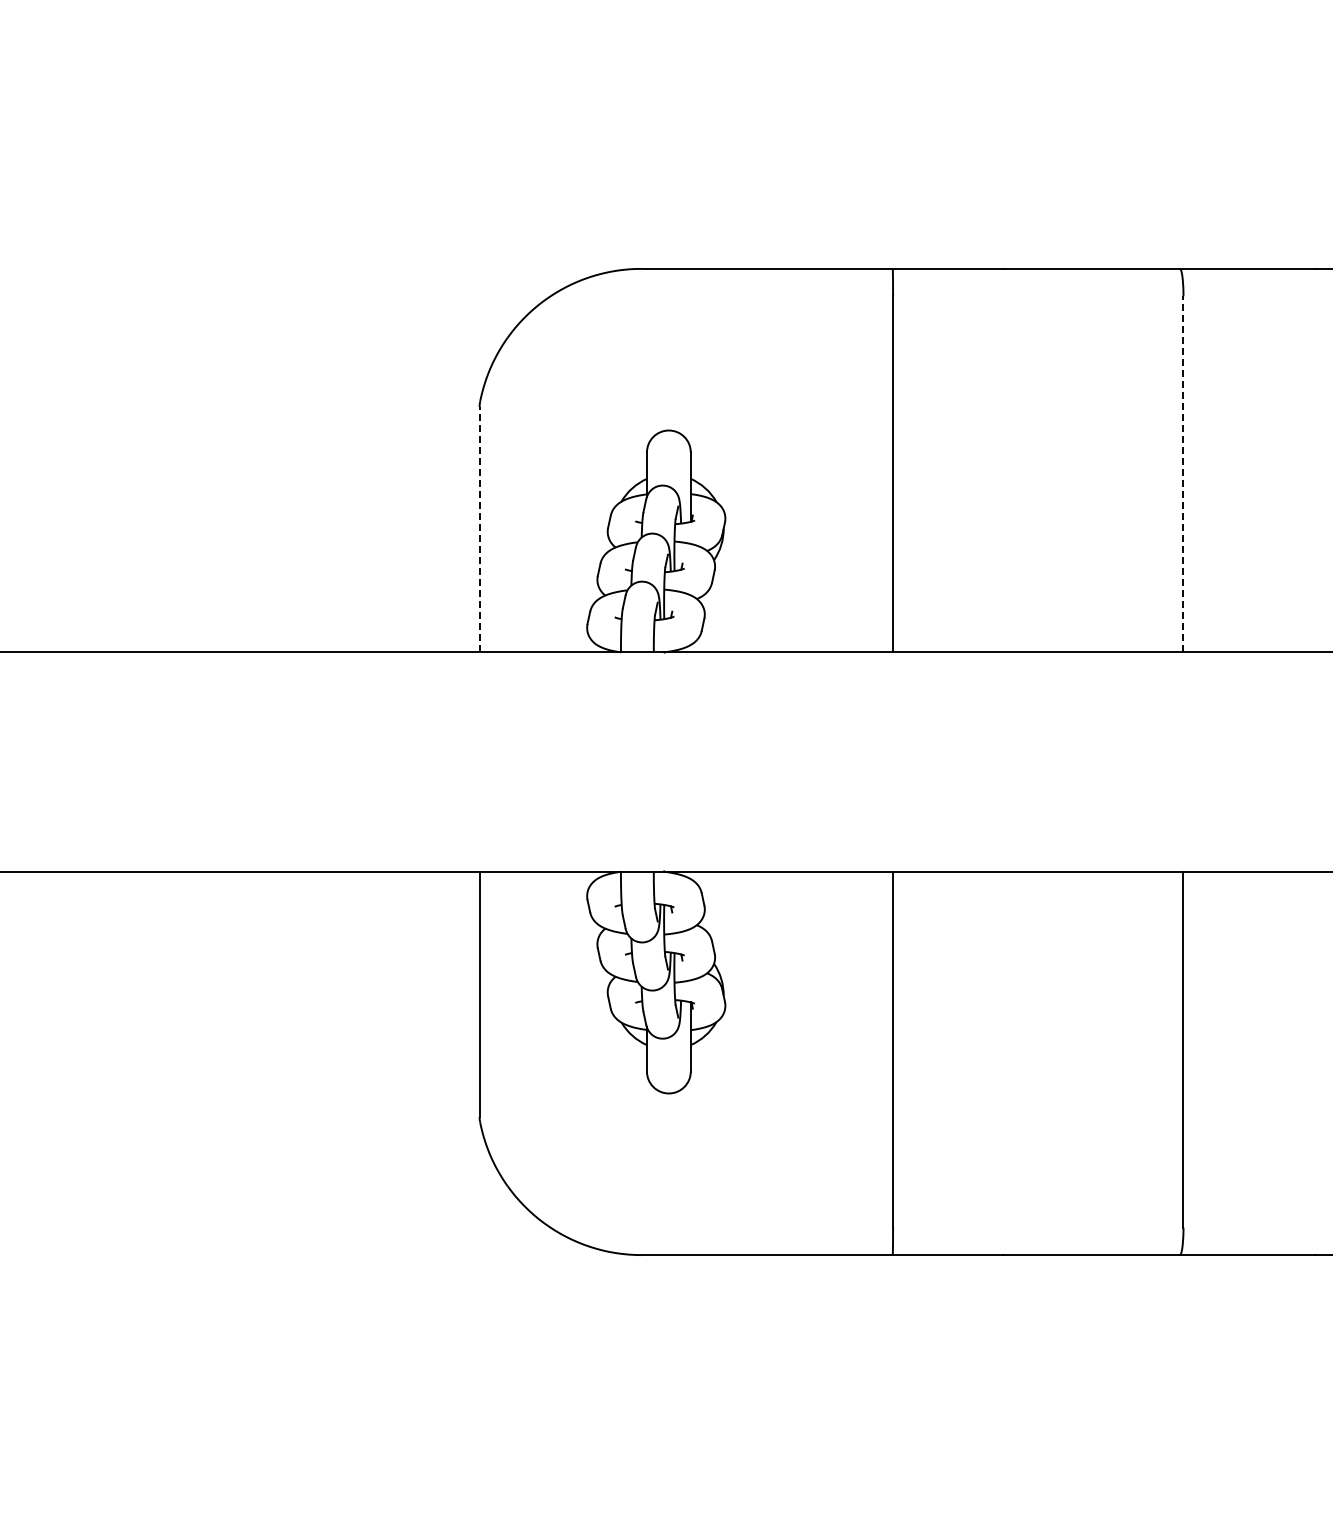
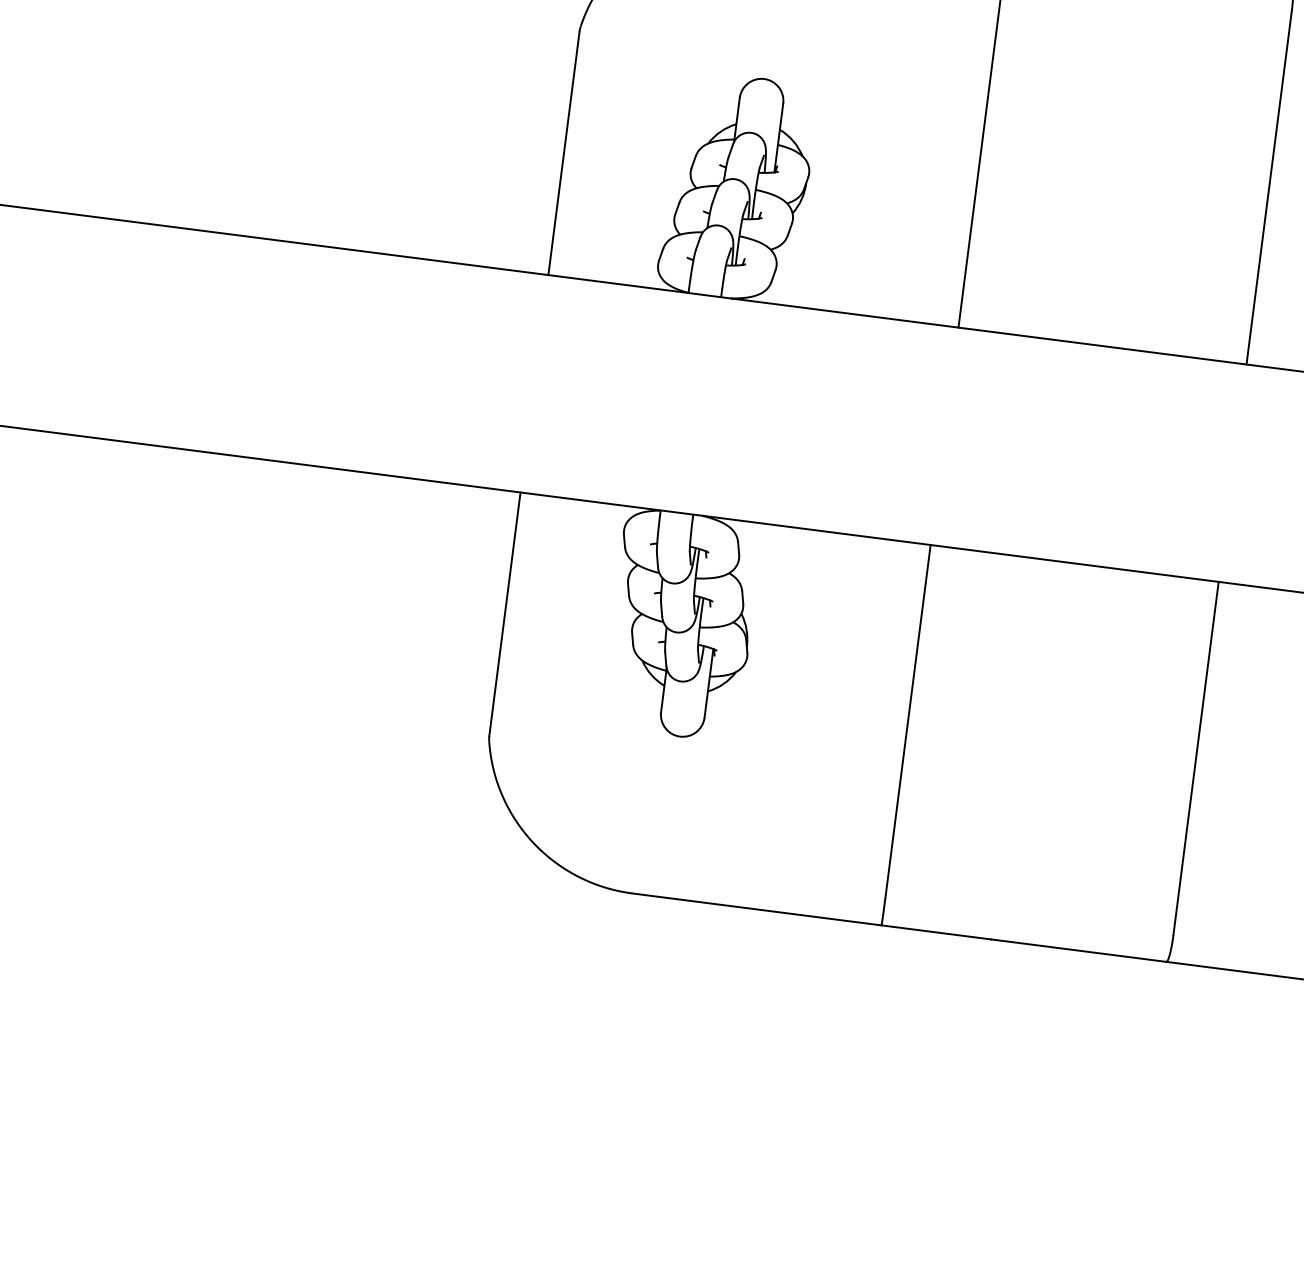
line: (1183, 473) -> (1269, 187), dashed -> solid
line: (479, 529) -> (563, 153), dashed -> solid

